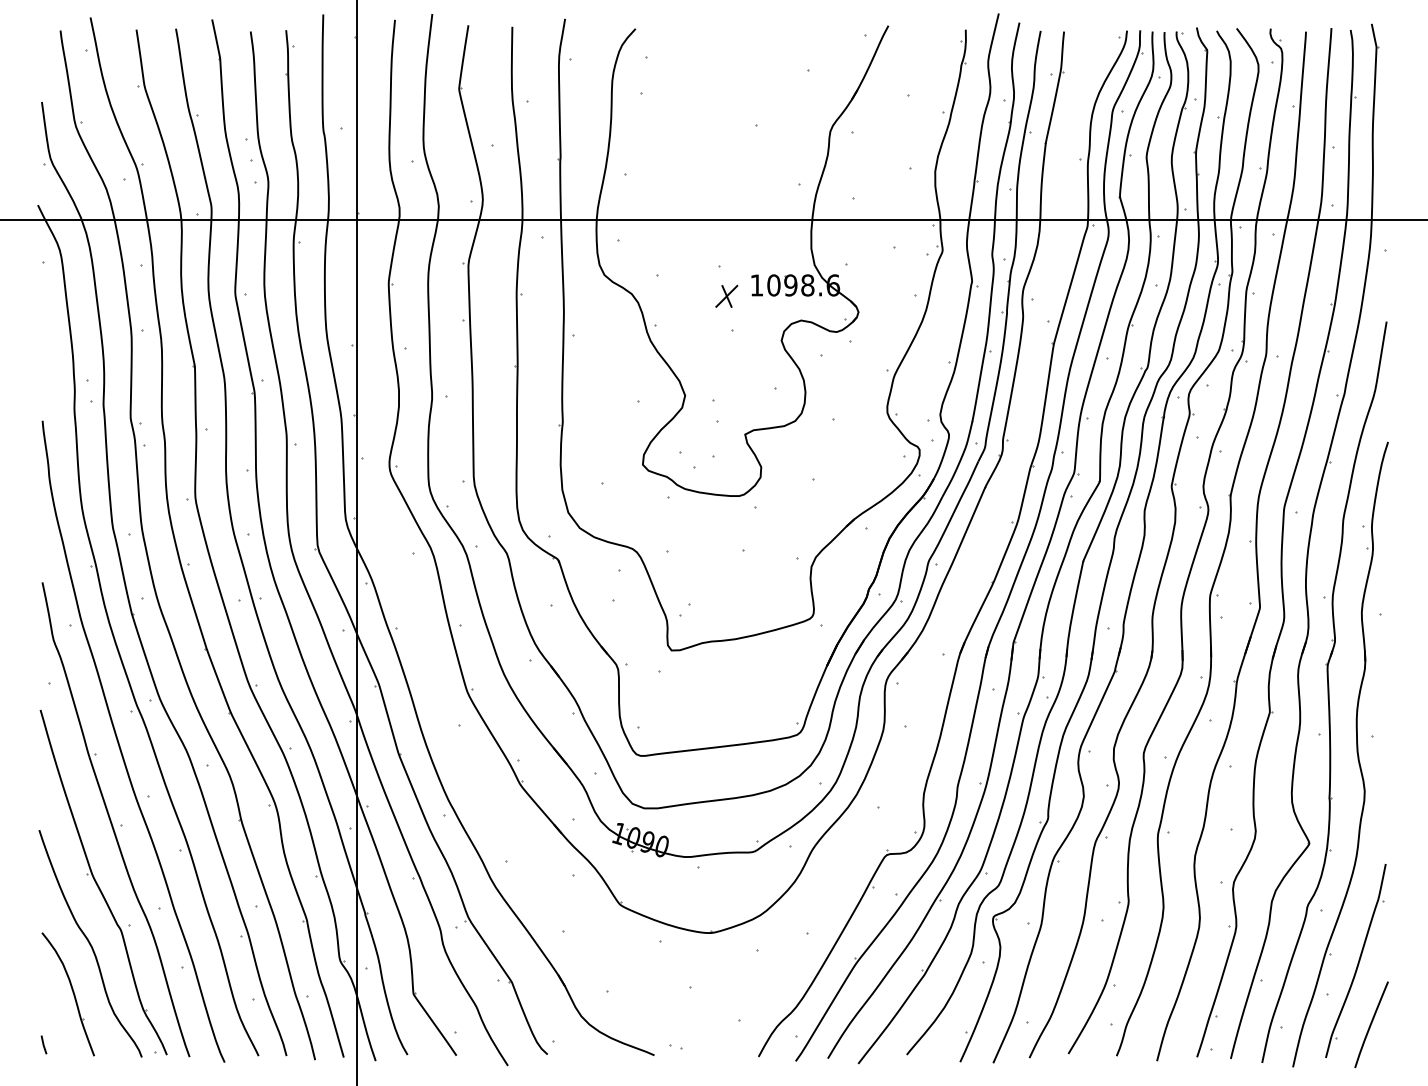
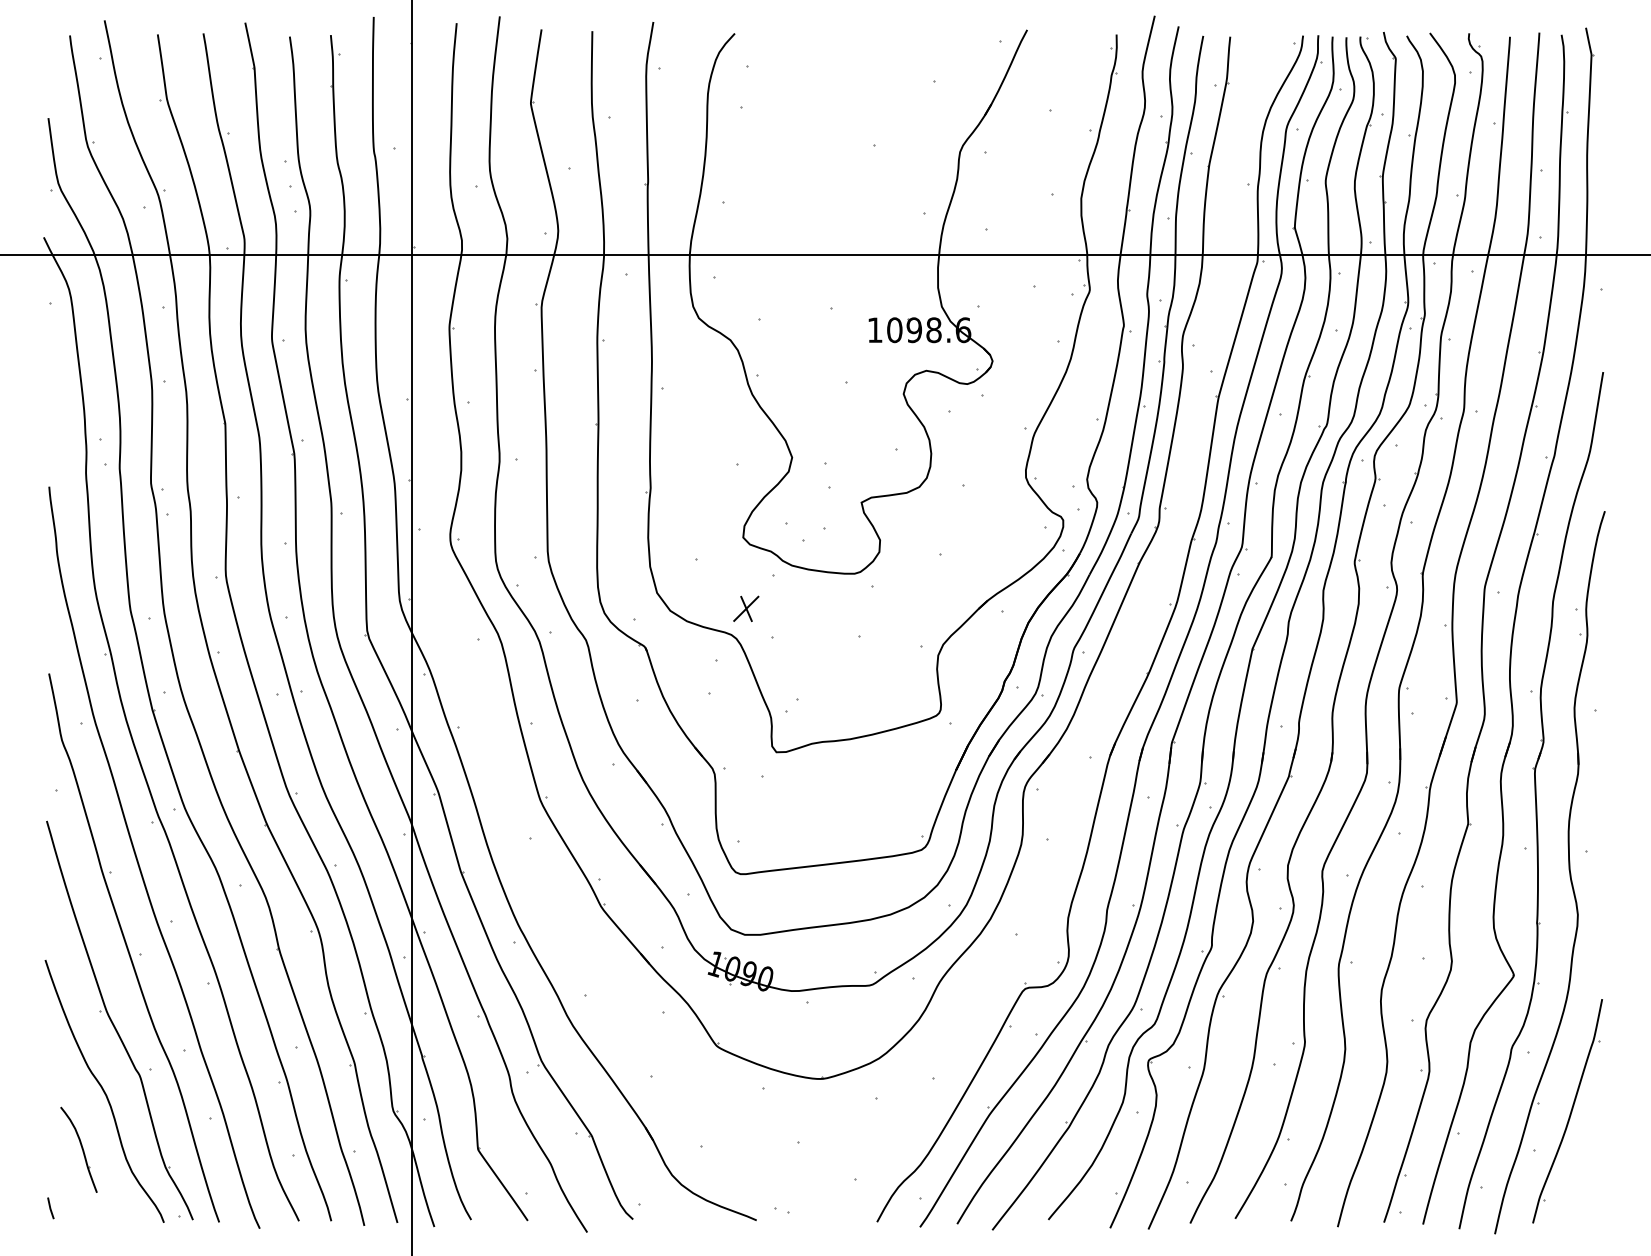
part: (726, 296) -> (746, 608), moved
part: (67, 994) -> (78, 1149), size x0.6
curve: (1371, 1025) -> (1585, 1185), removed

